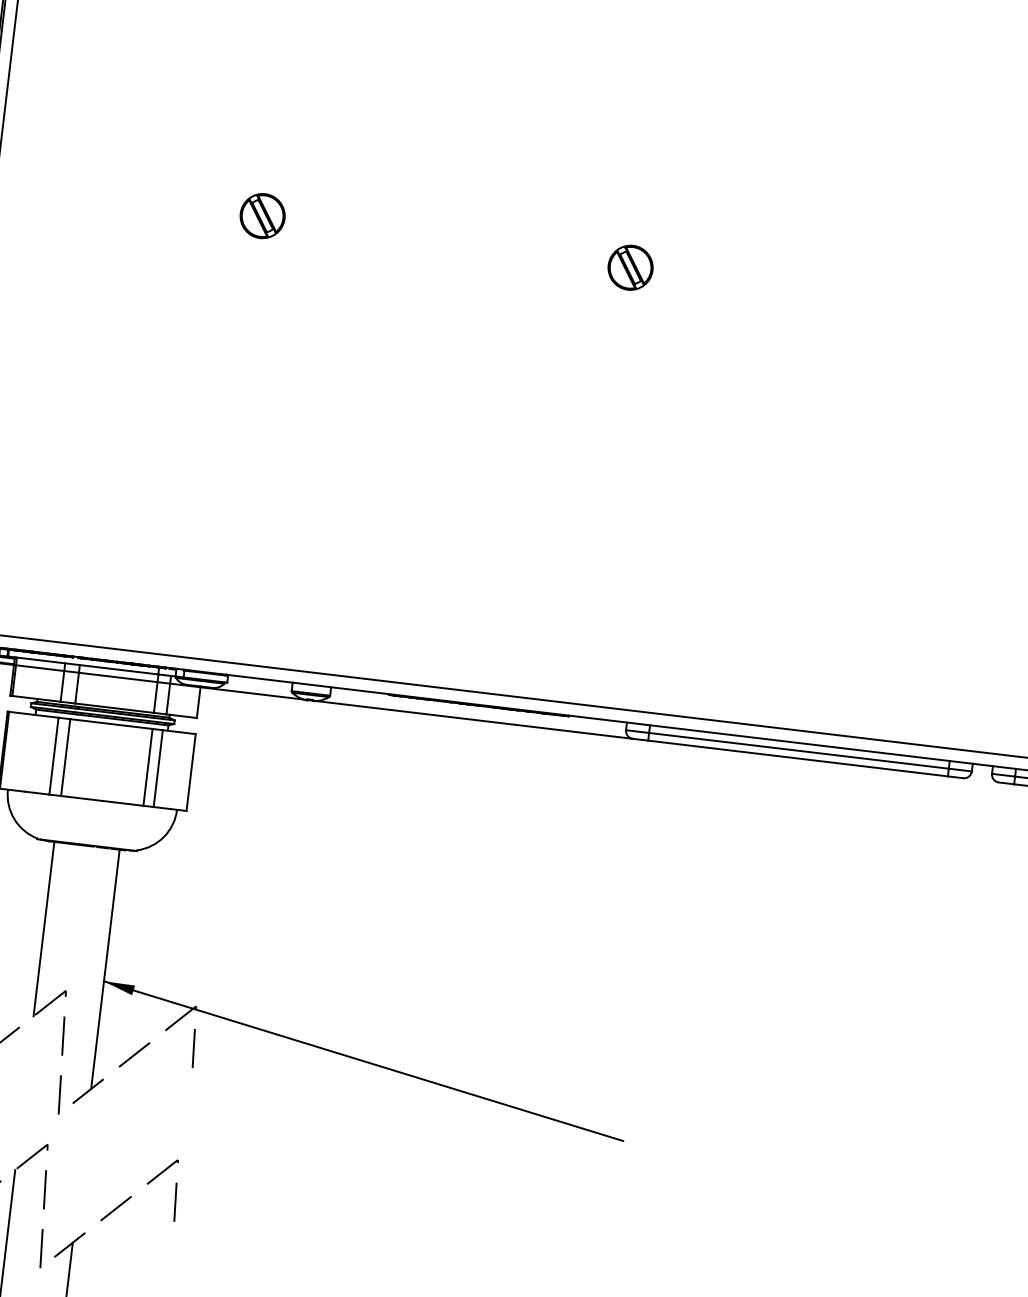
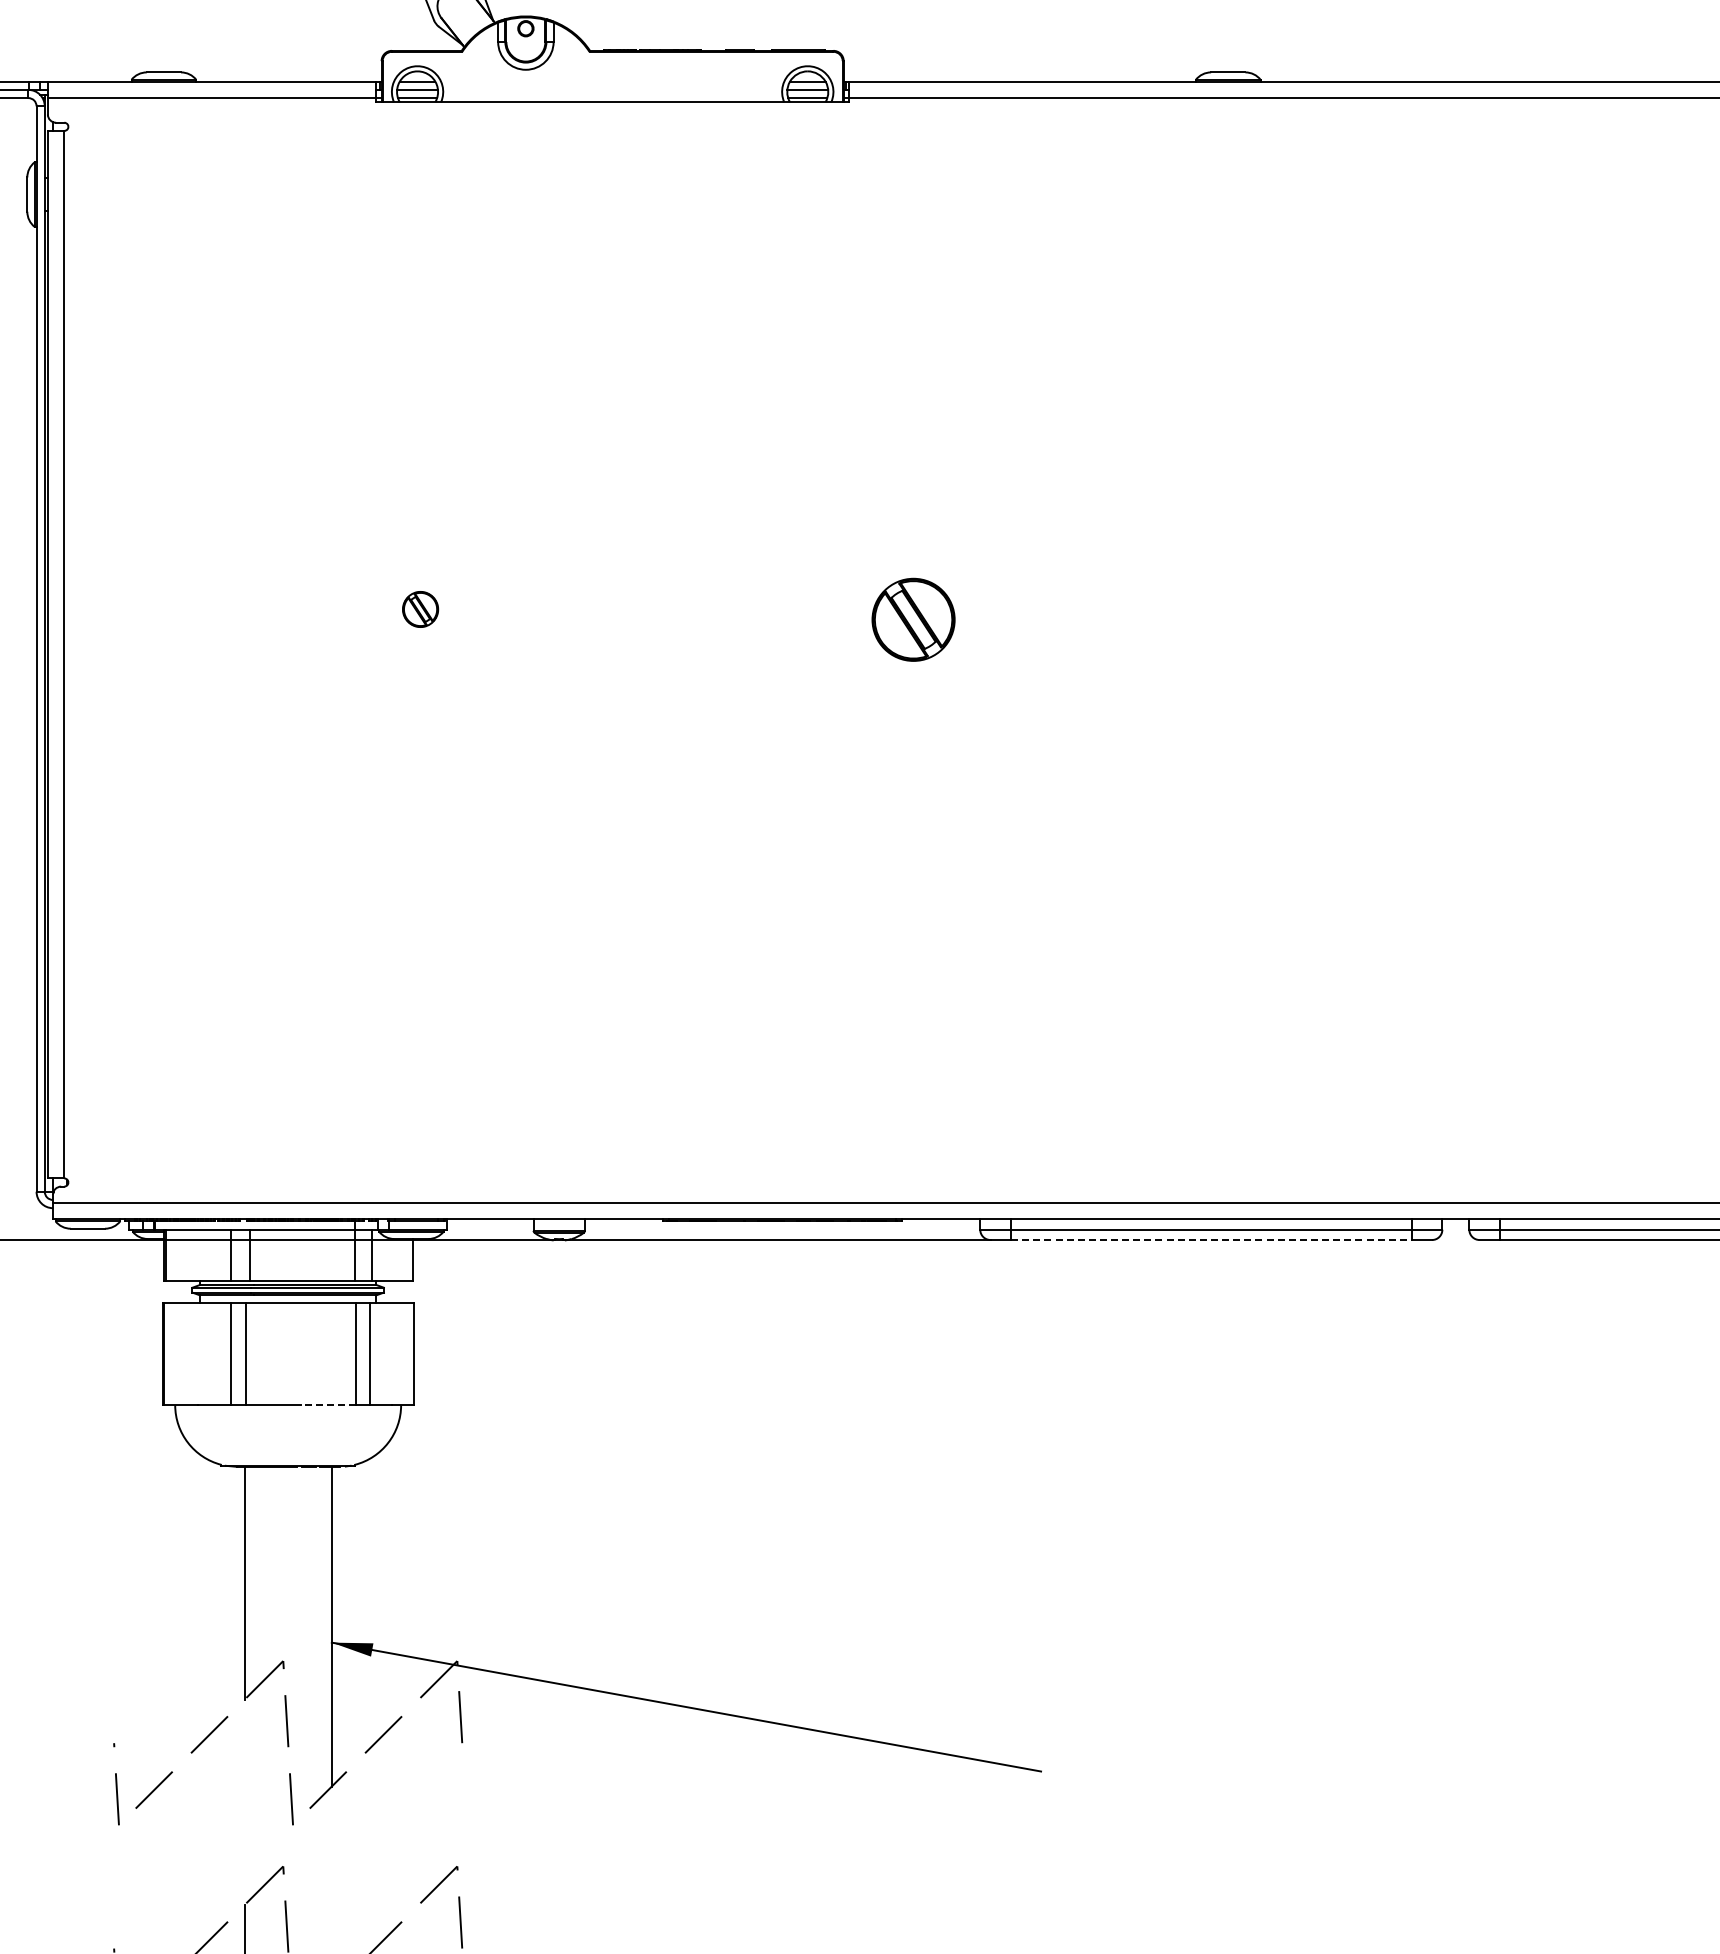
part: (262, 216) -> (420, 609), size x0.6
part: (630, 267) -> (913, 619), size x1.4
line: (798, 758) -> (1211, 1240), solid -> dashed
line: (122, 803) -> (328, 1405), solid -> dashed

